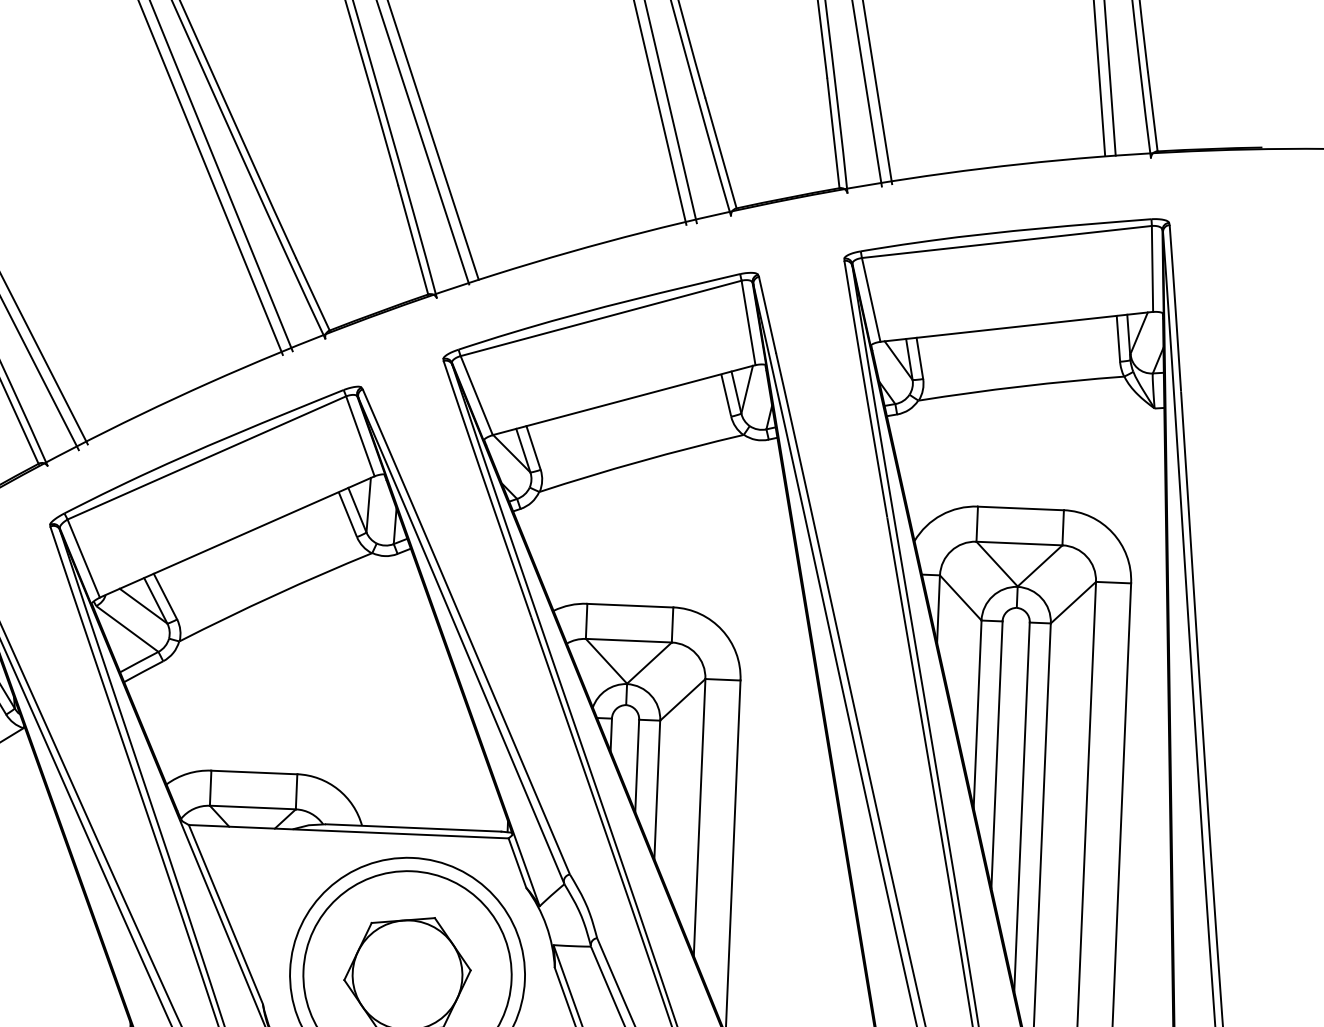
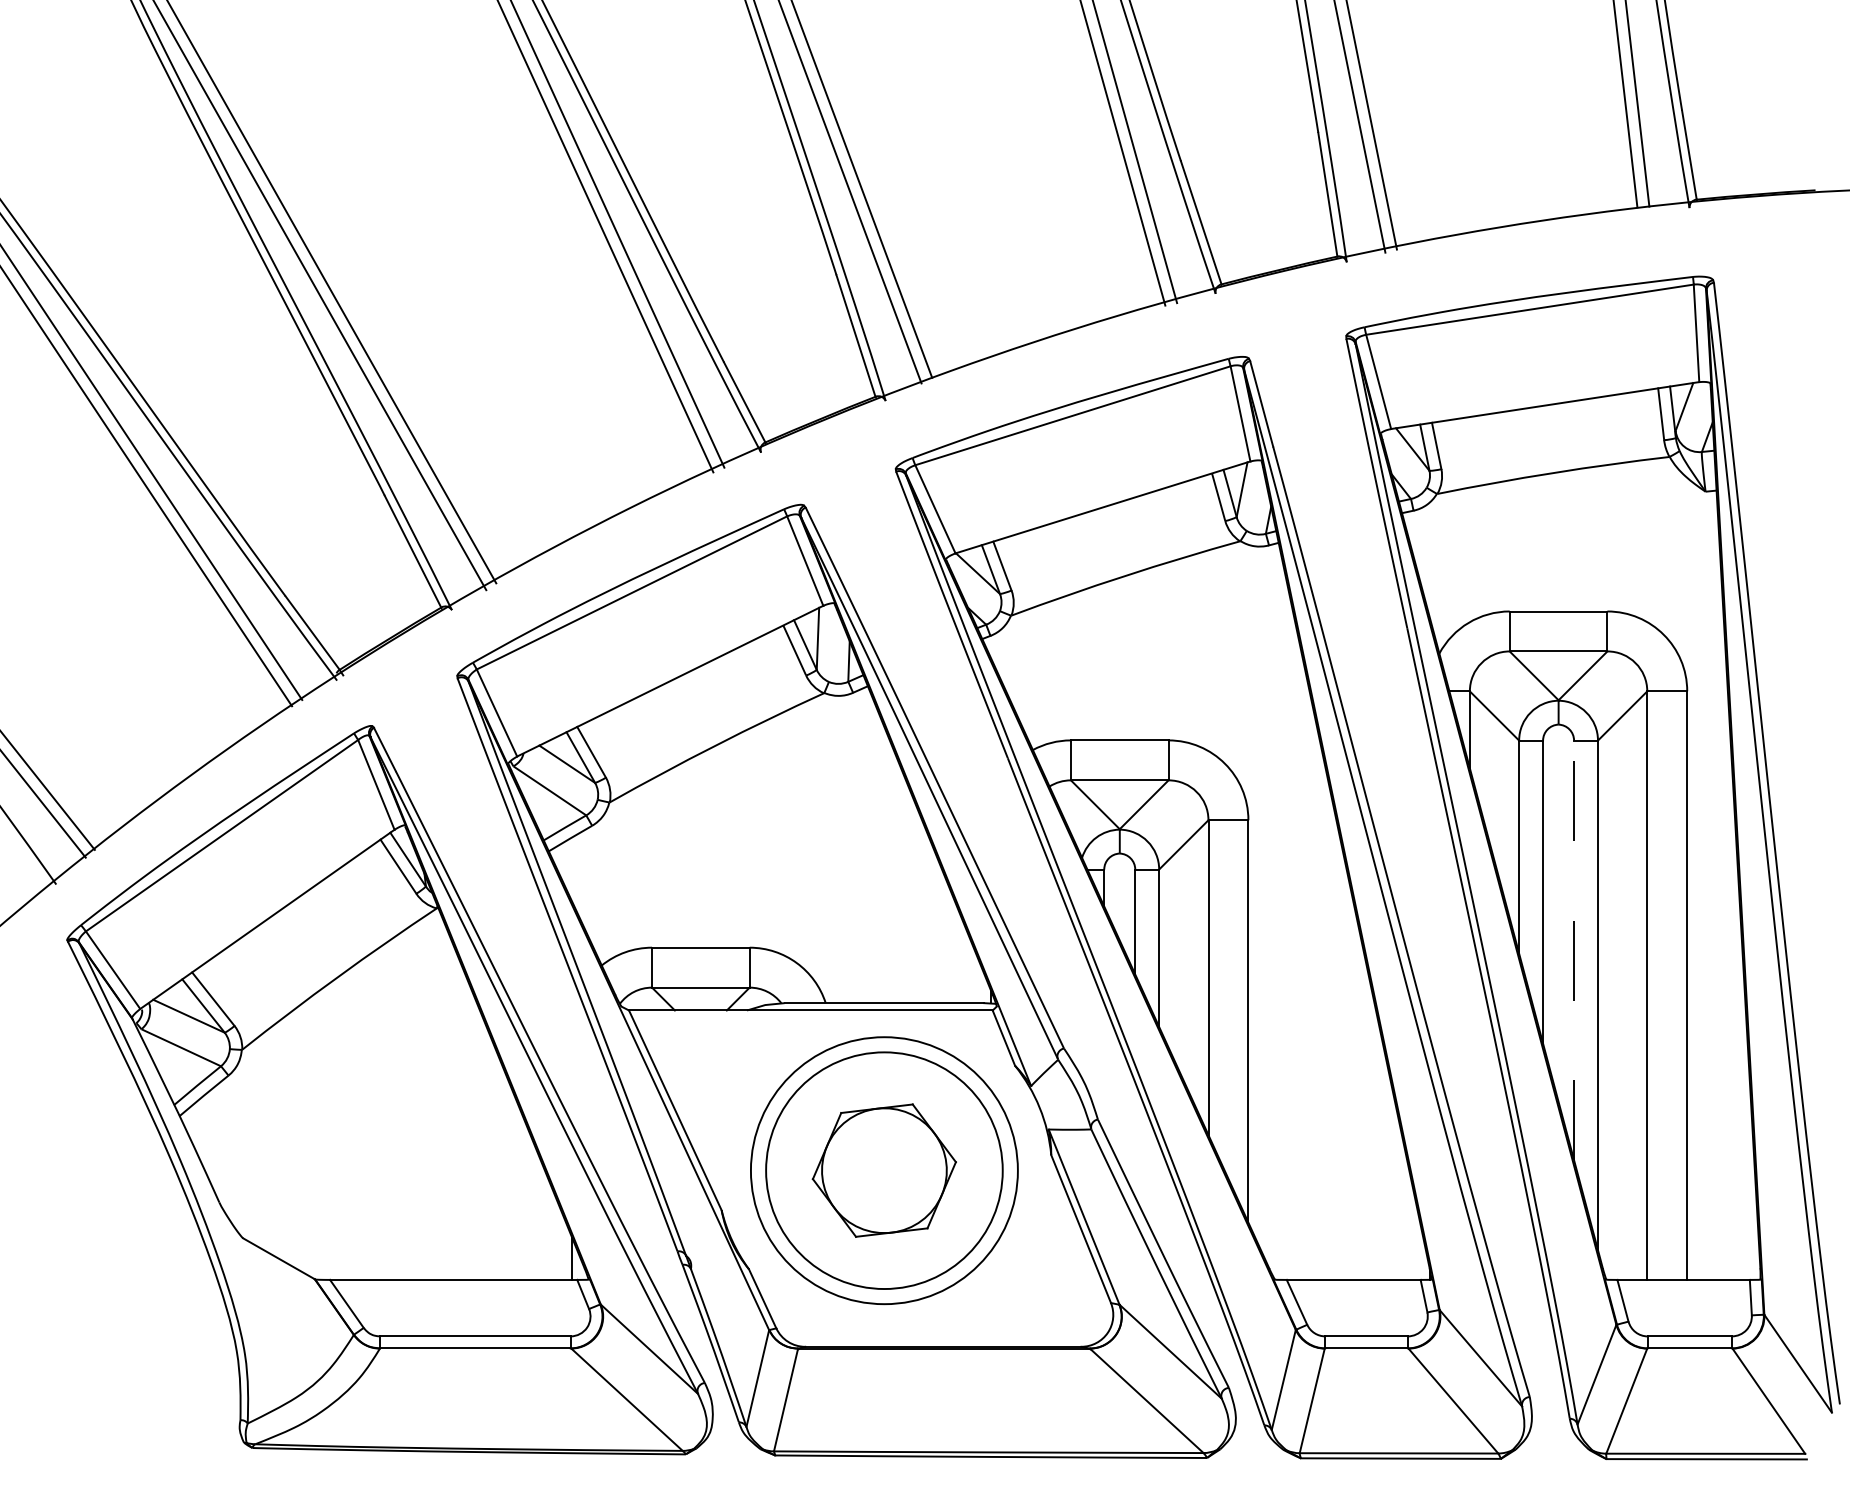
line: (1022, 807) -> (1574, 950), solid -> dashed

